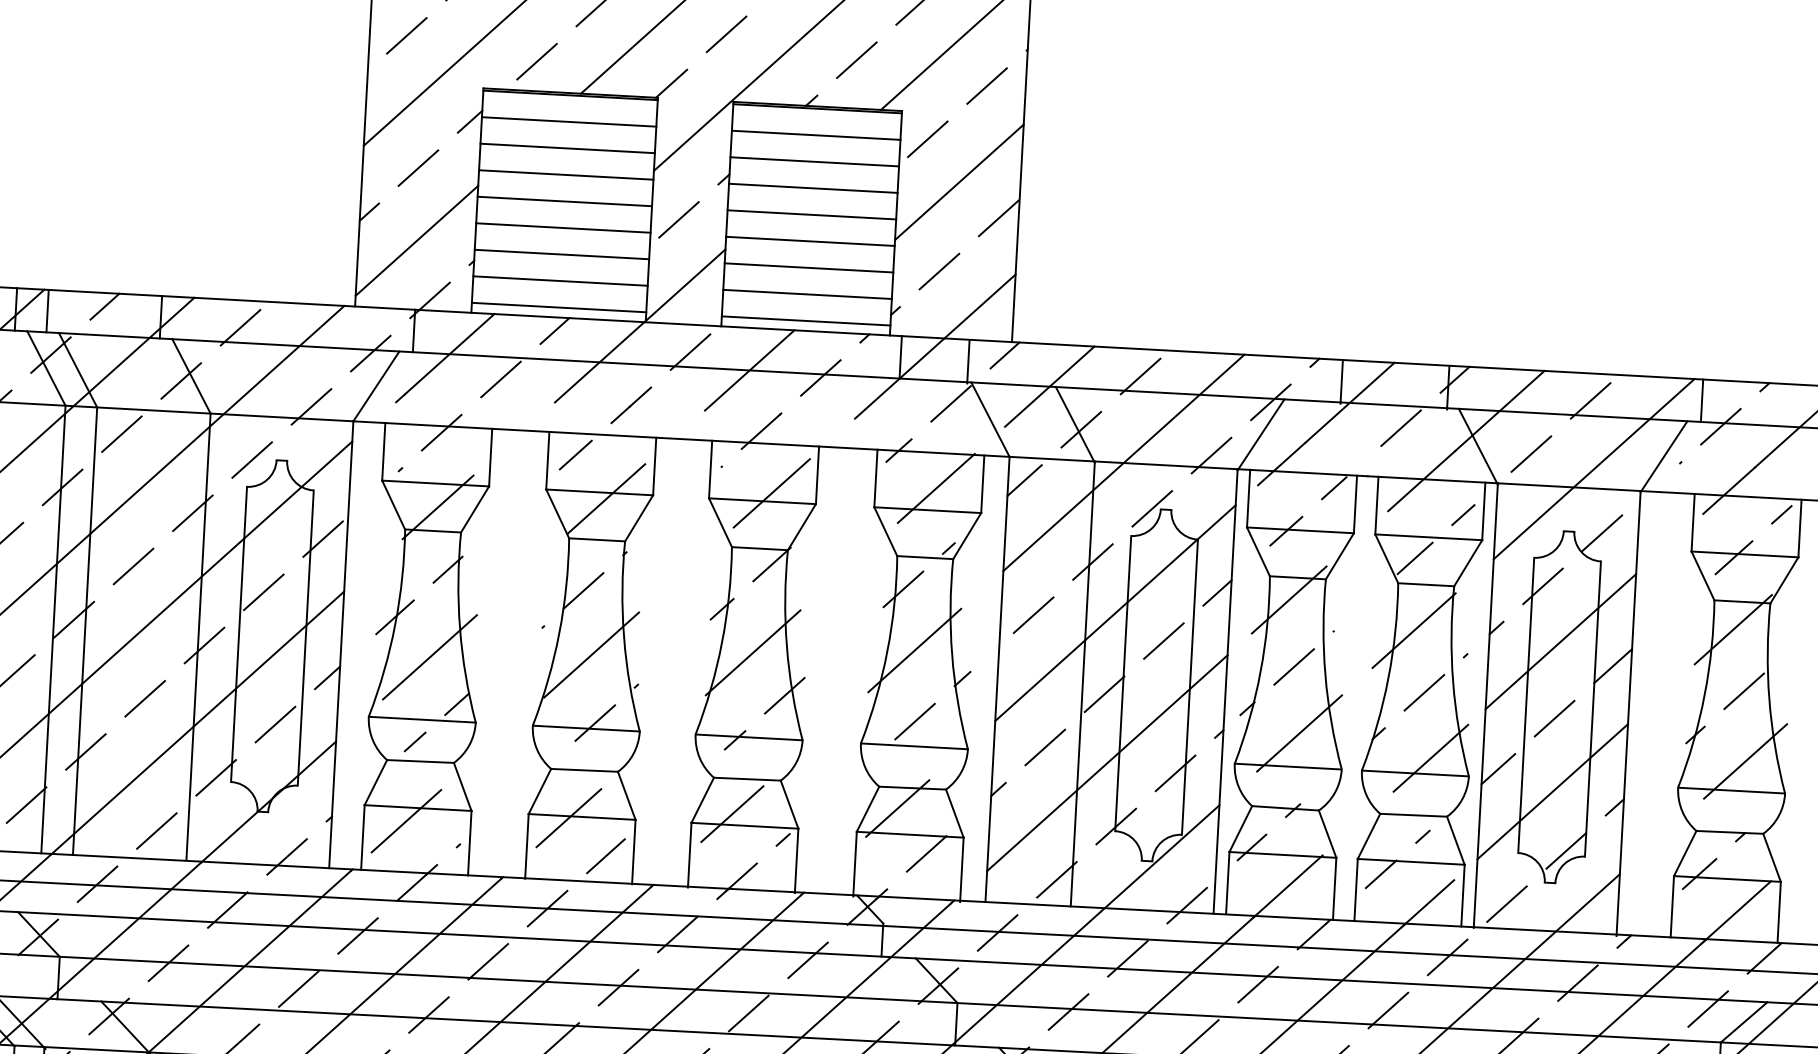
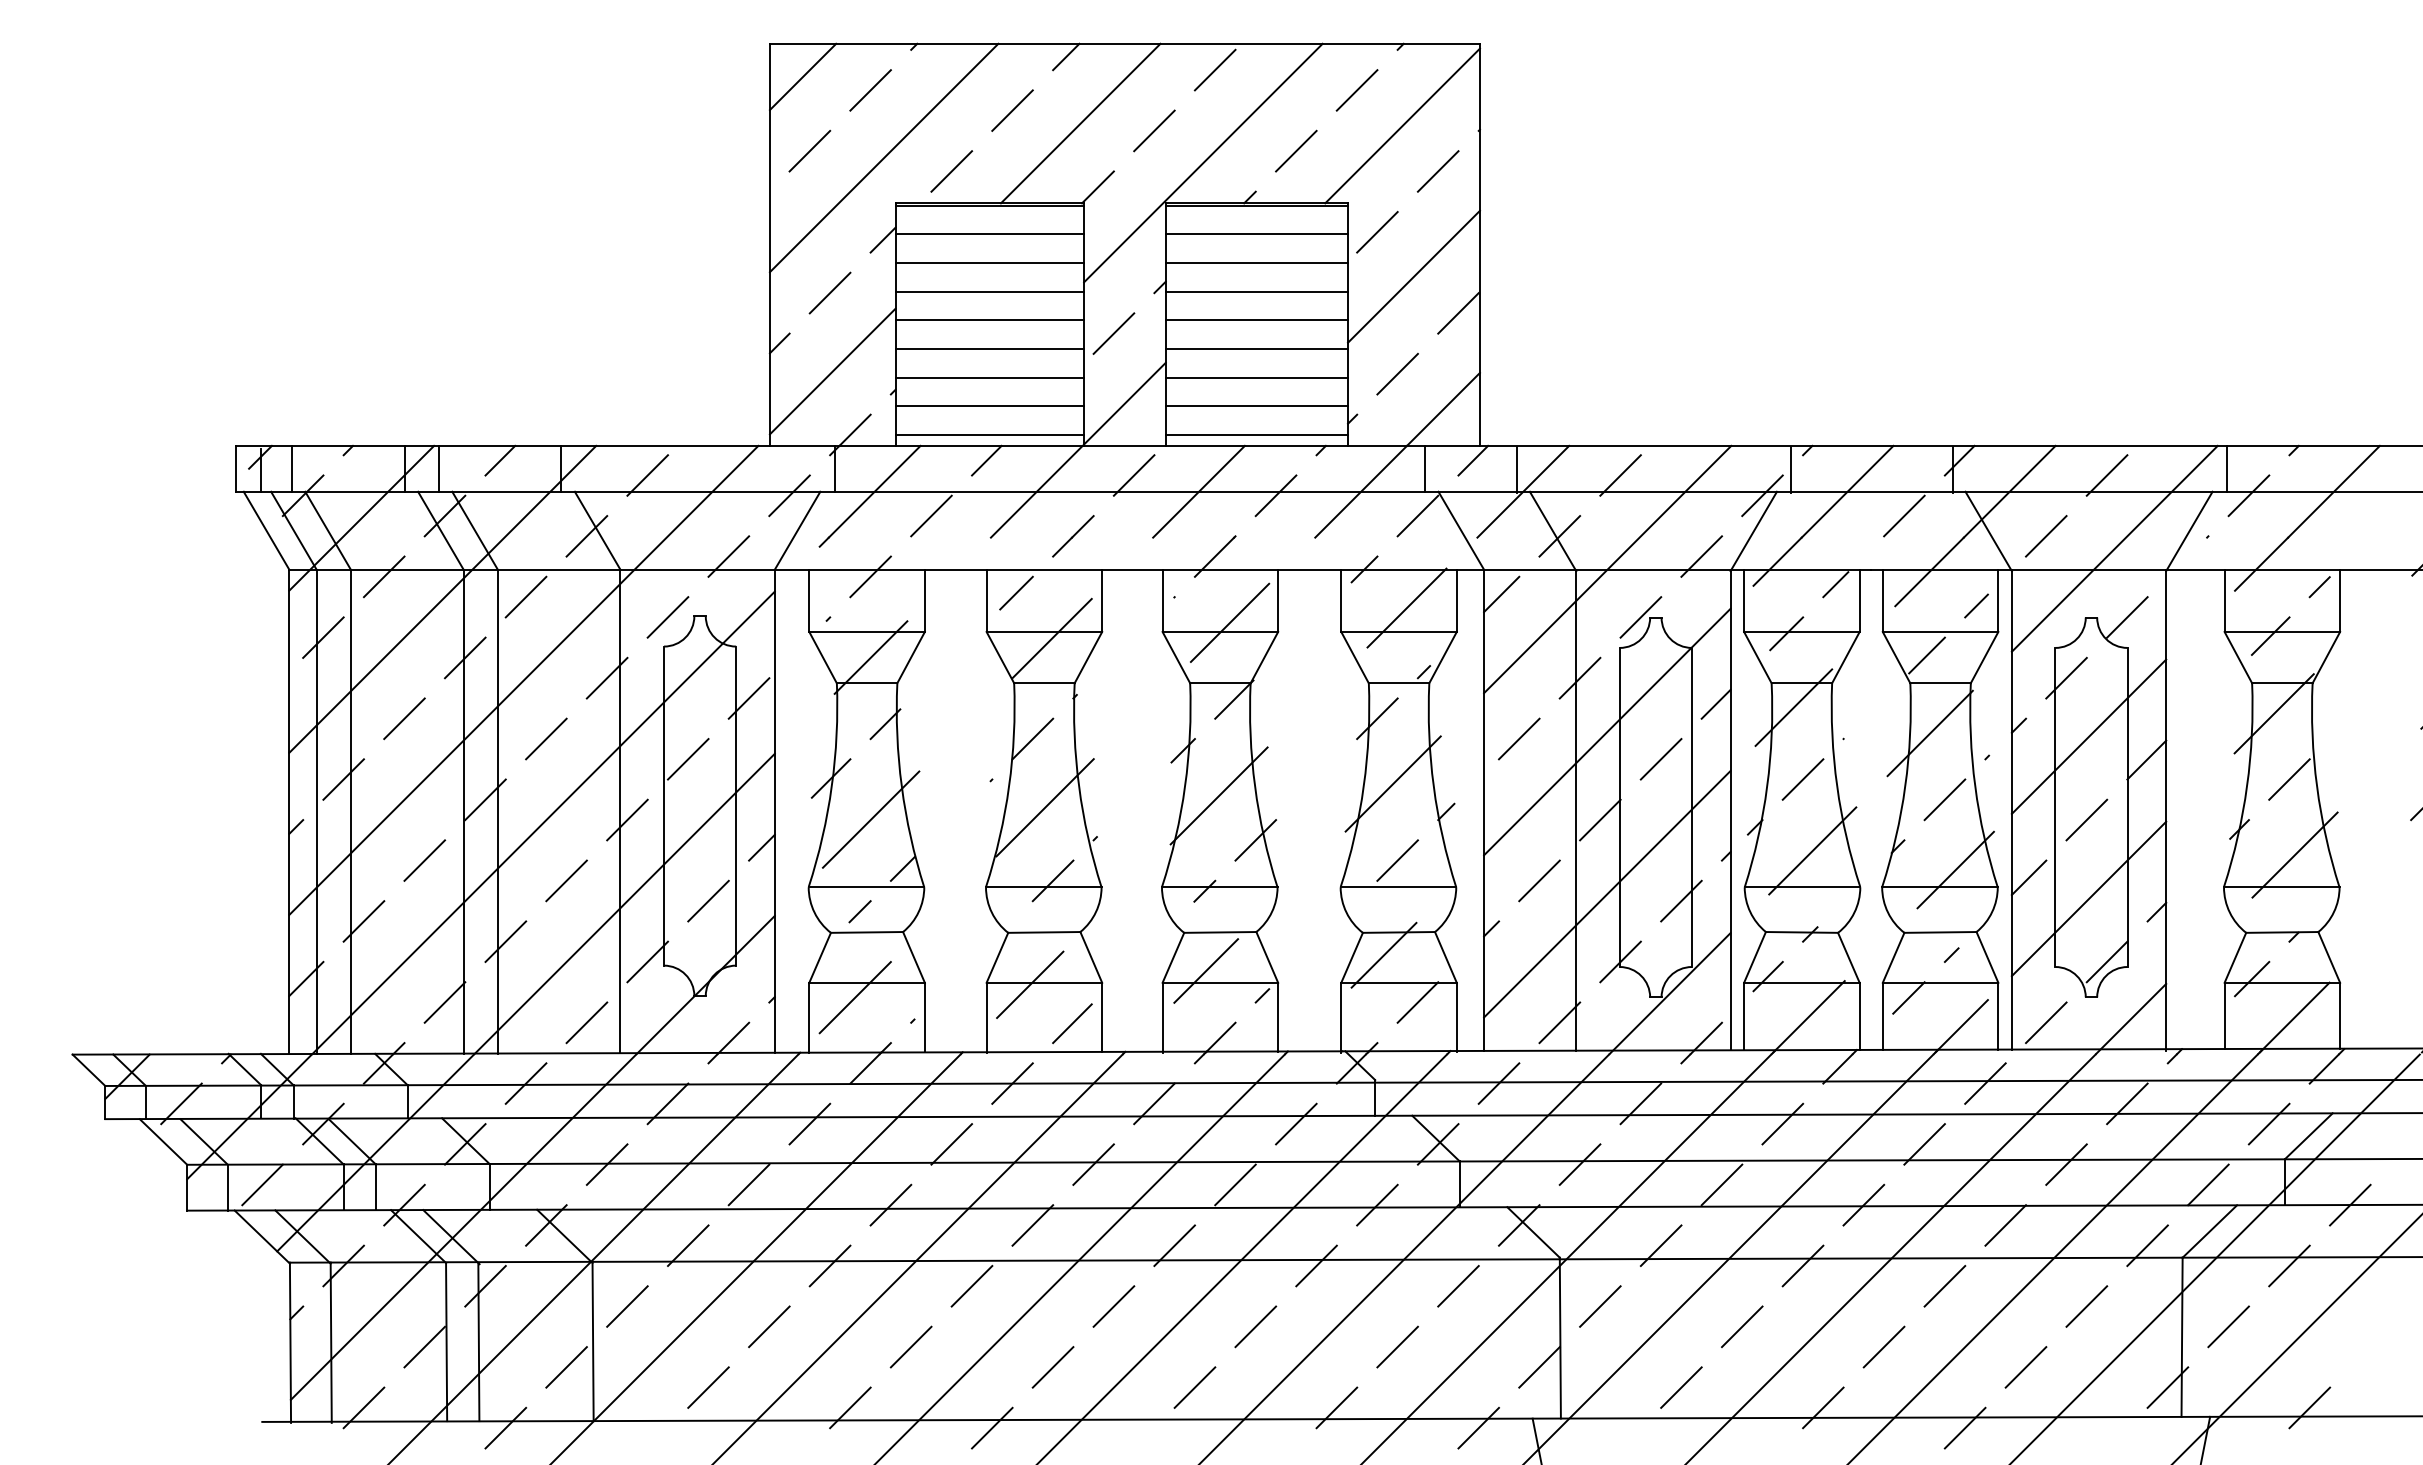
line: (900, 357) -> (1424, 468), moved
line: (968, 362) -> (1517, 470), moved
line: (1341, 382) -> (1790, 470), moved

